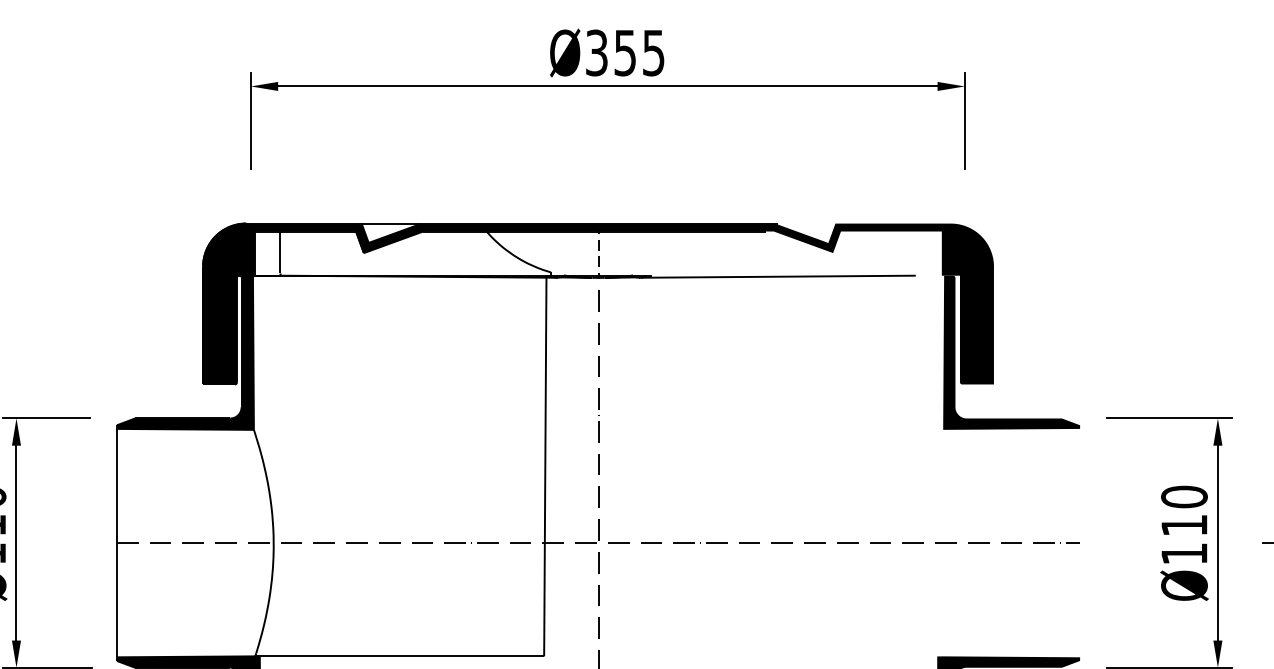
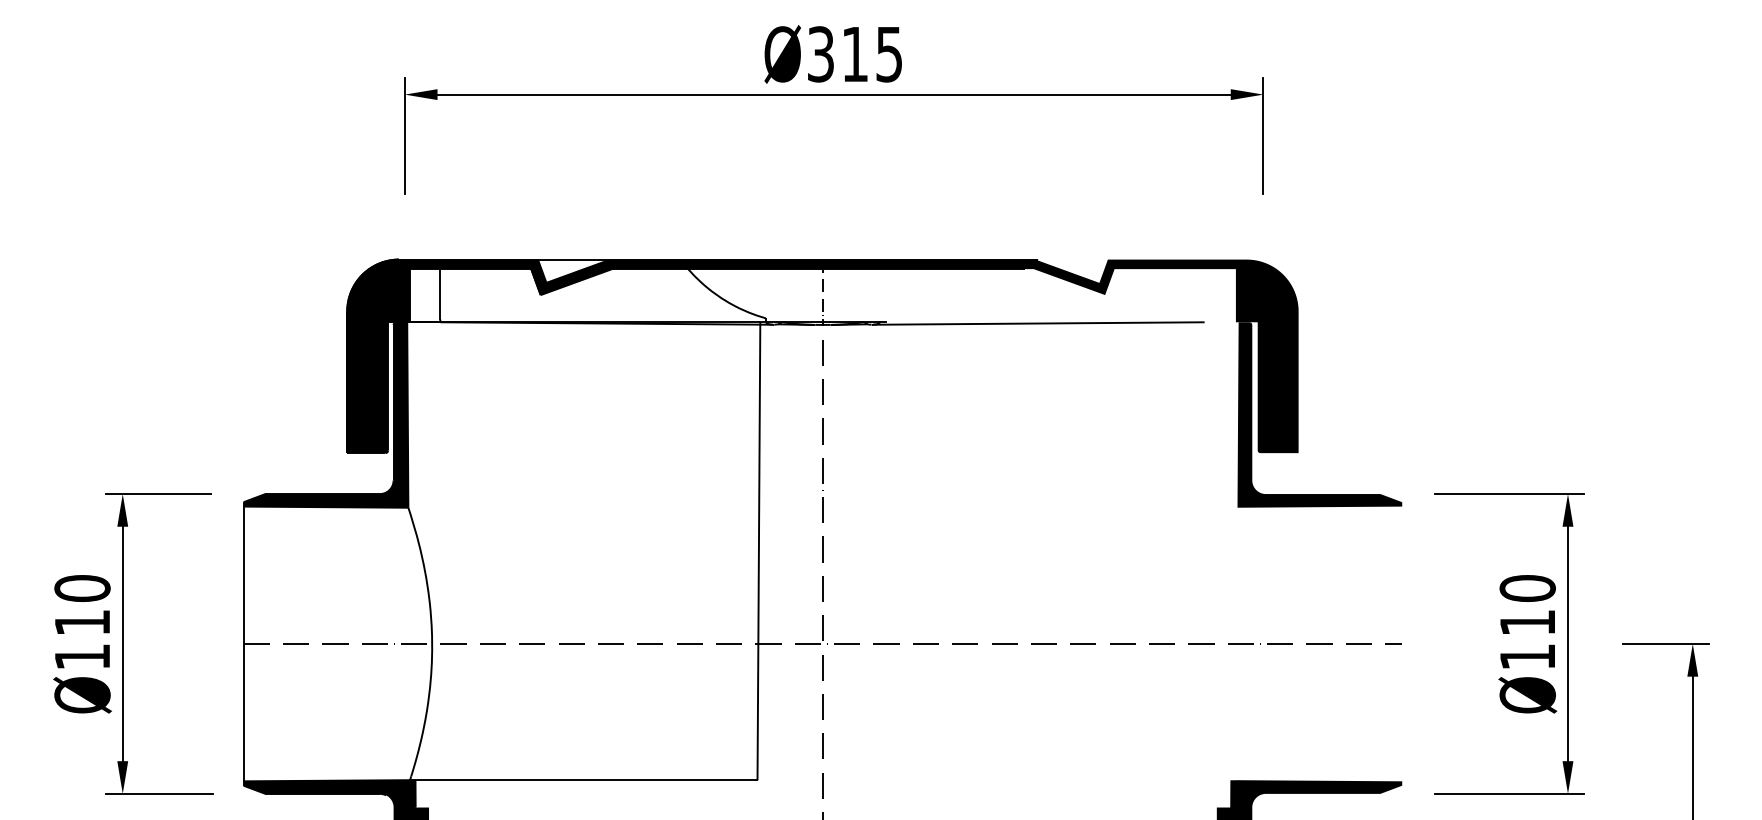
text: (624, 53) -> (854, 54), Ø355 -> Ø315

